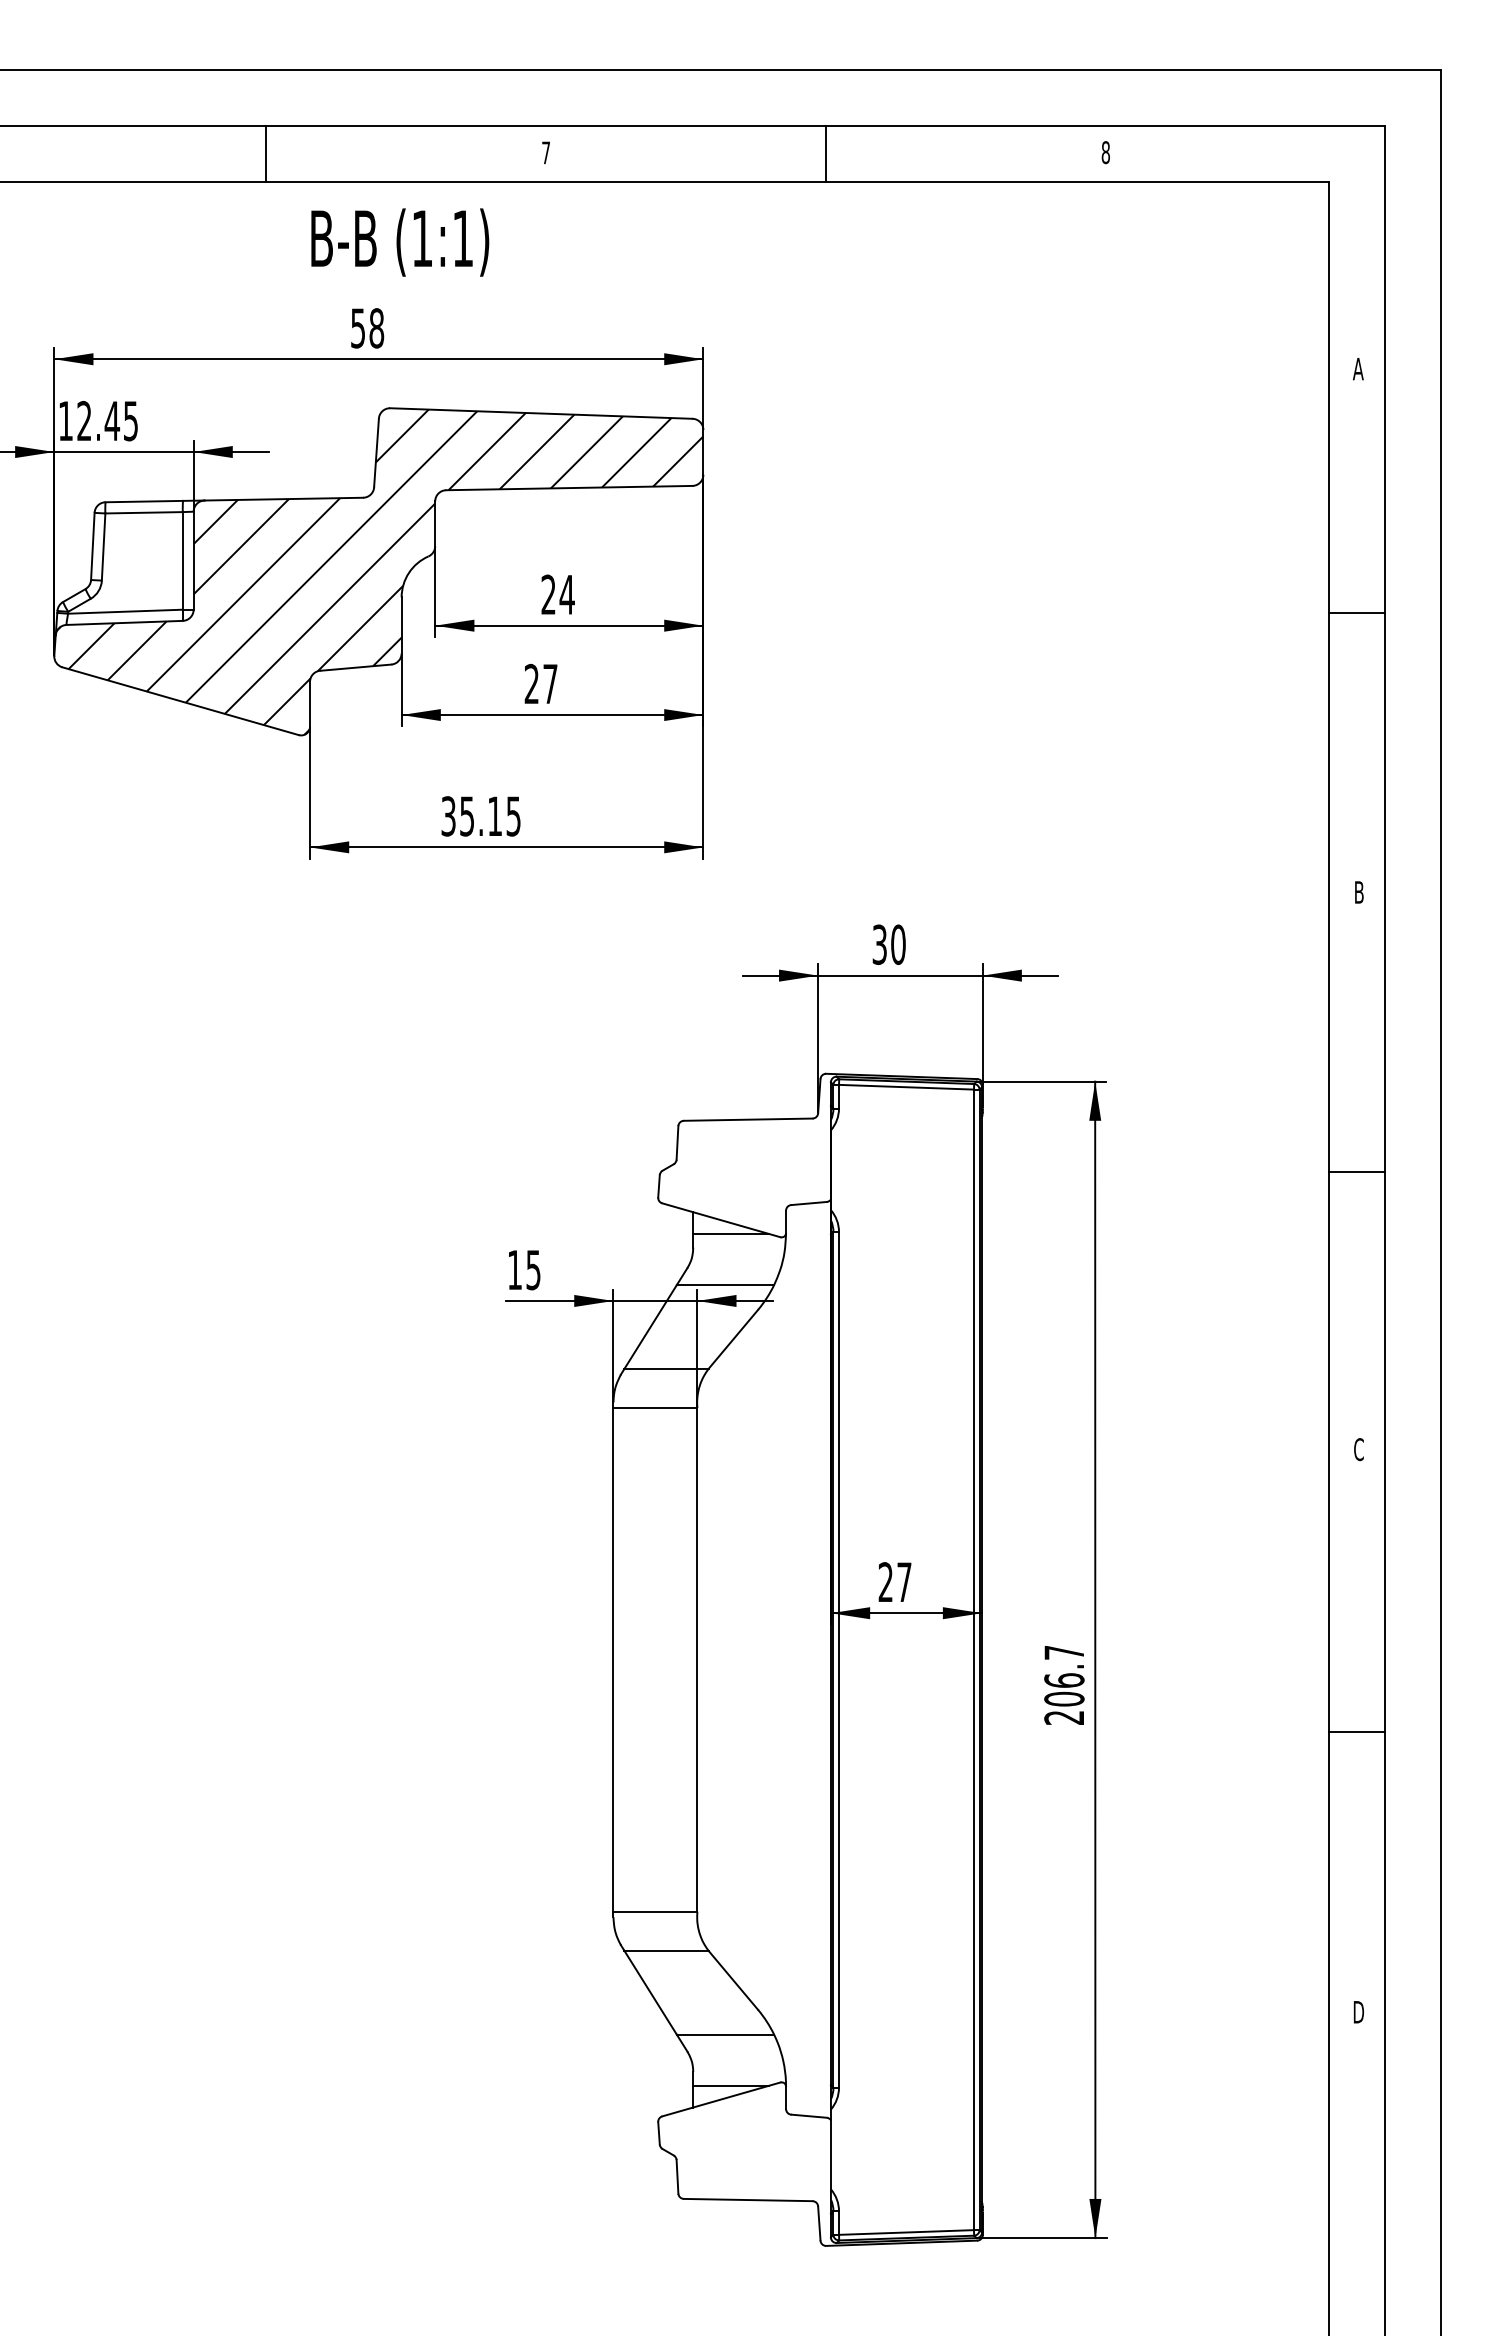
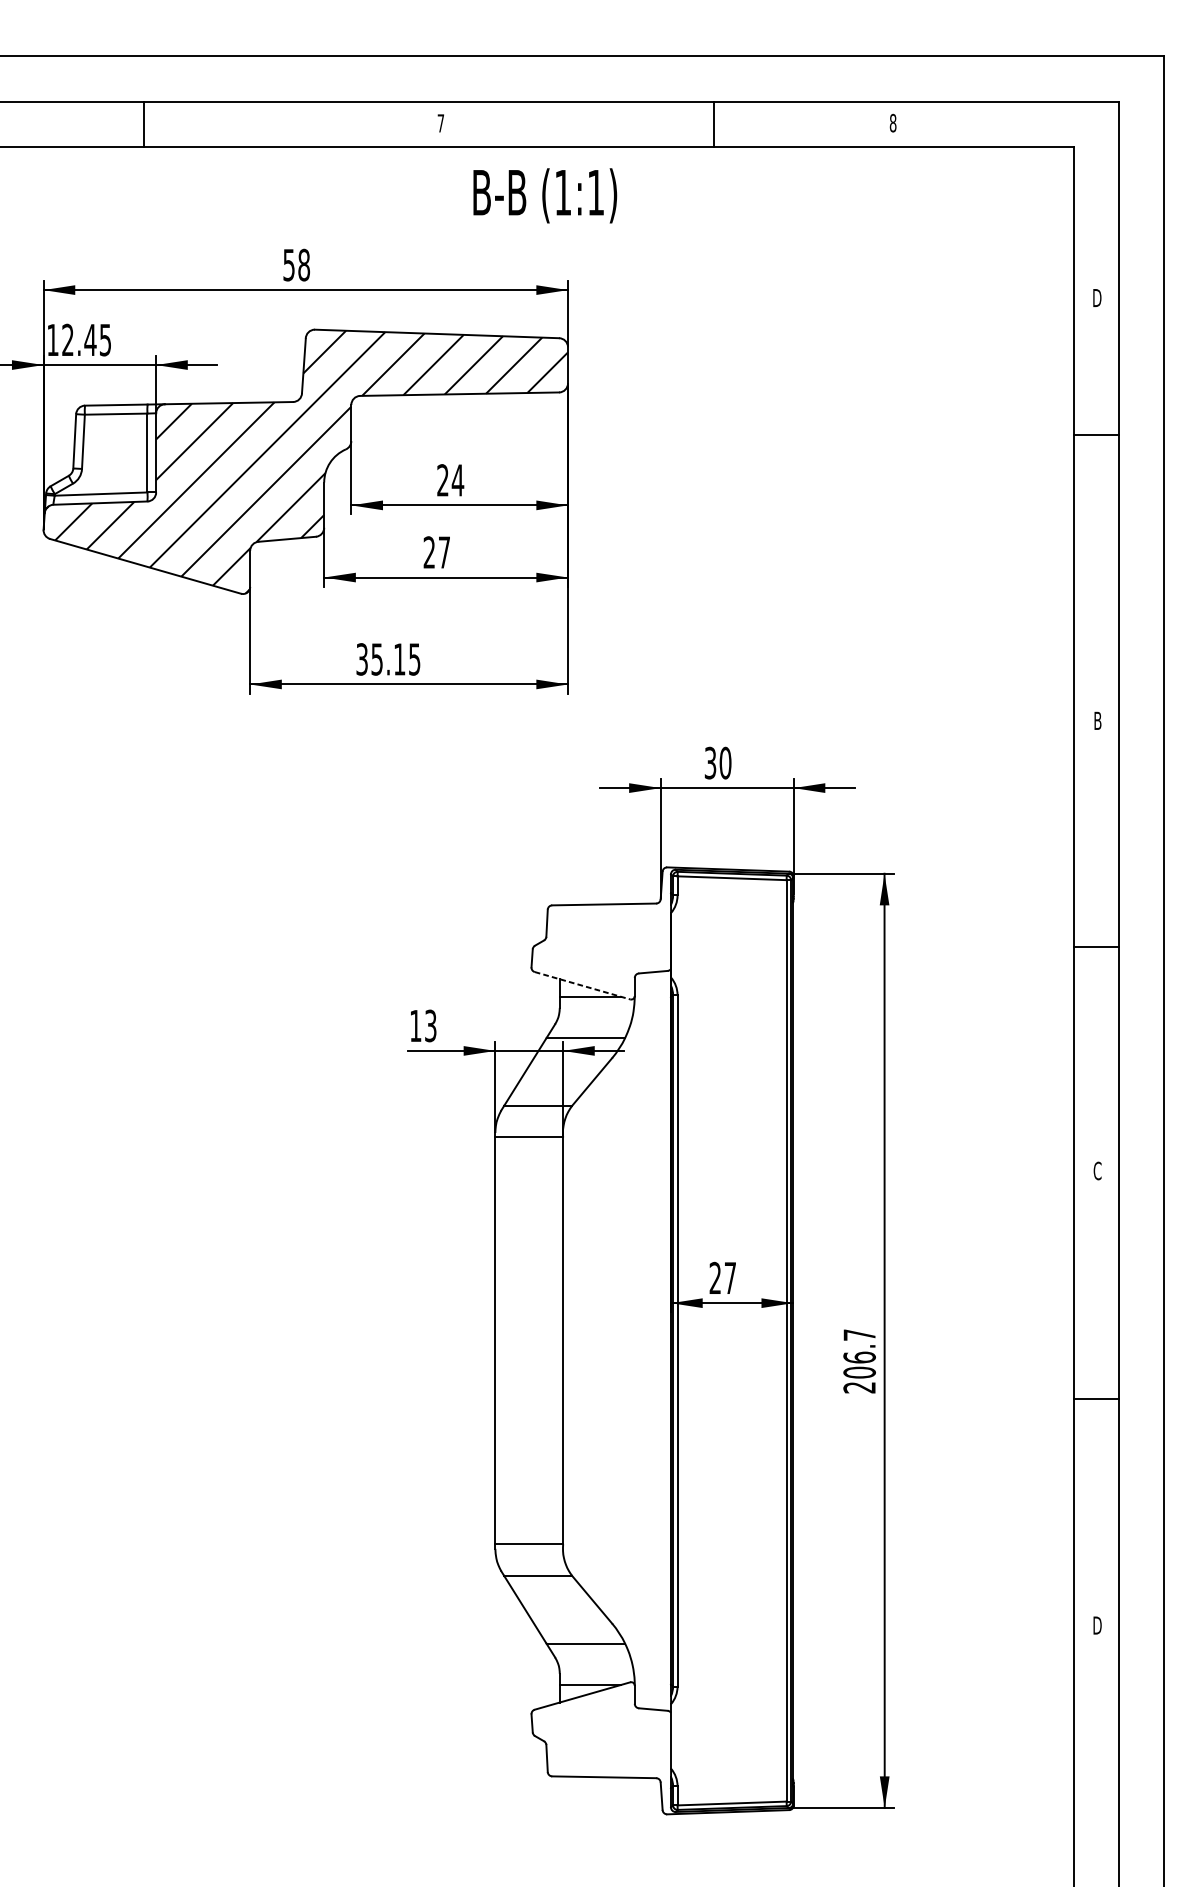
line: (266, 153) -> (143, 123), moved
line: (825, 153) -> (714, 123), moved
text: (400, 242) -> (545, 195), moved
text: (1358, 369) -> (1097, 298), A -> D
line: (1357, 612) -> (1096, 434), moved
line: (721, 1220) -> (582, 985), solid -> dashed
text: (533, 1269) -> (430, 1025), 15 -> 13

